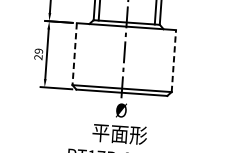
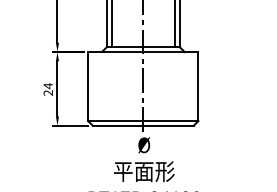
text: (38, 51) -> (47, 86), 29 -> 24
line: (74, 55) -> (88, 87), dashed -> solid
line: (173, 61) -> (198, 86), dashed -> solid

